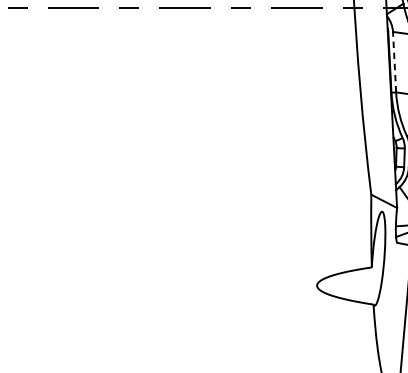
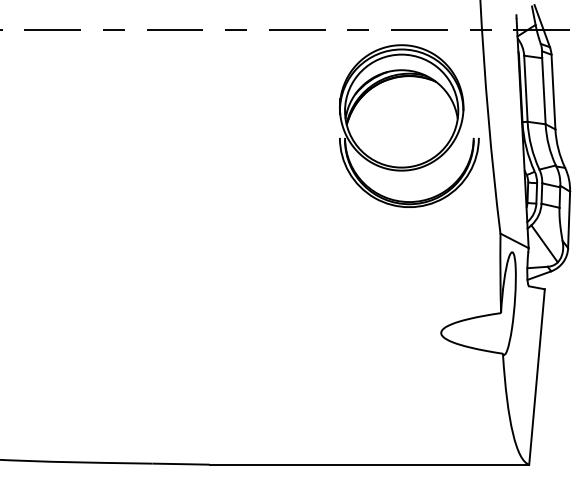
line: (394, 61) -> (525, 88), dashed -> solid
part: (288, 95) -> (409, 125), added

